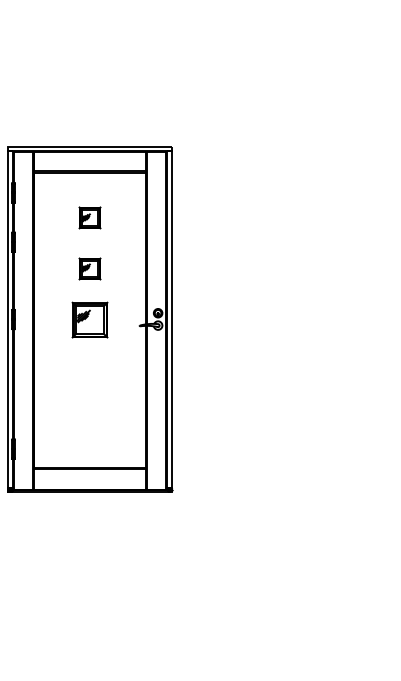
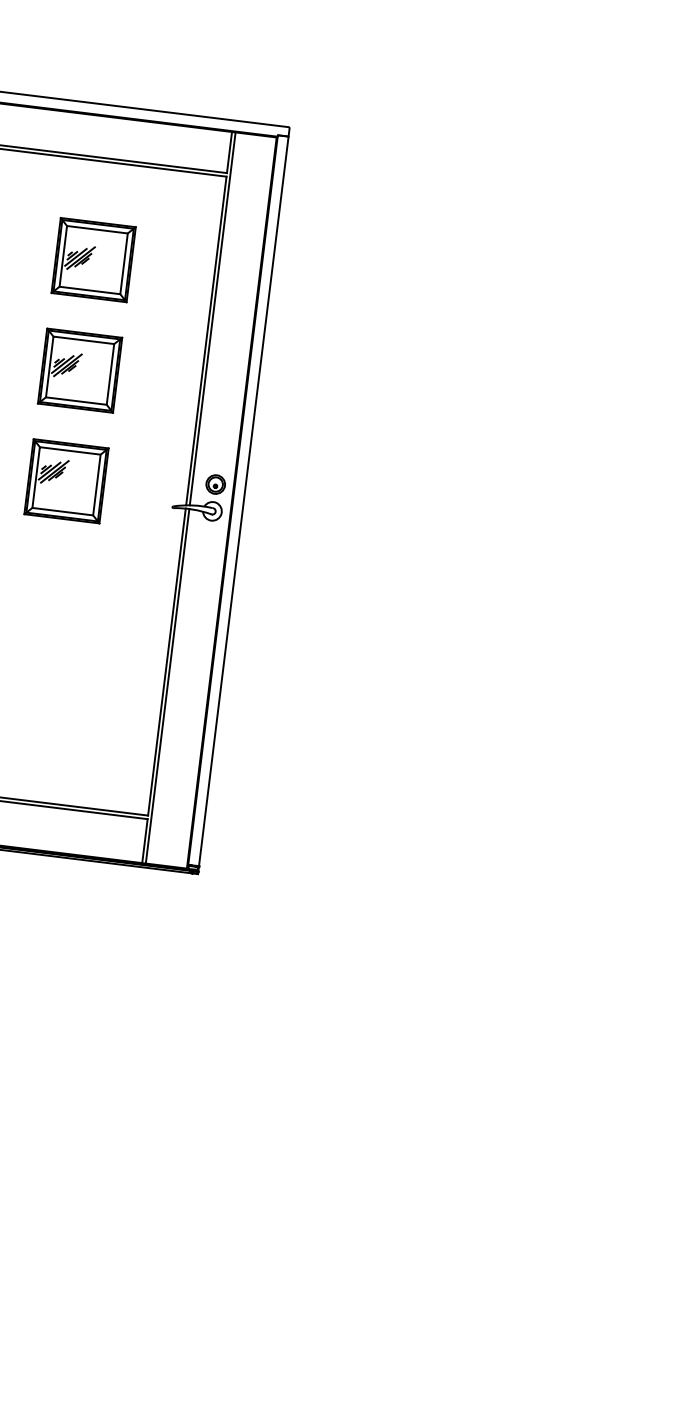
part: (89, 217) -> (92, 259), size x1.67
part: (89, 268) -> (79, 369), size x1.67

